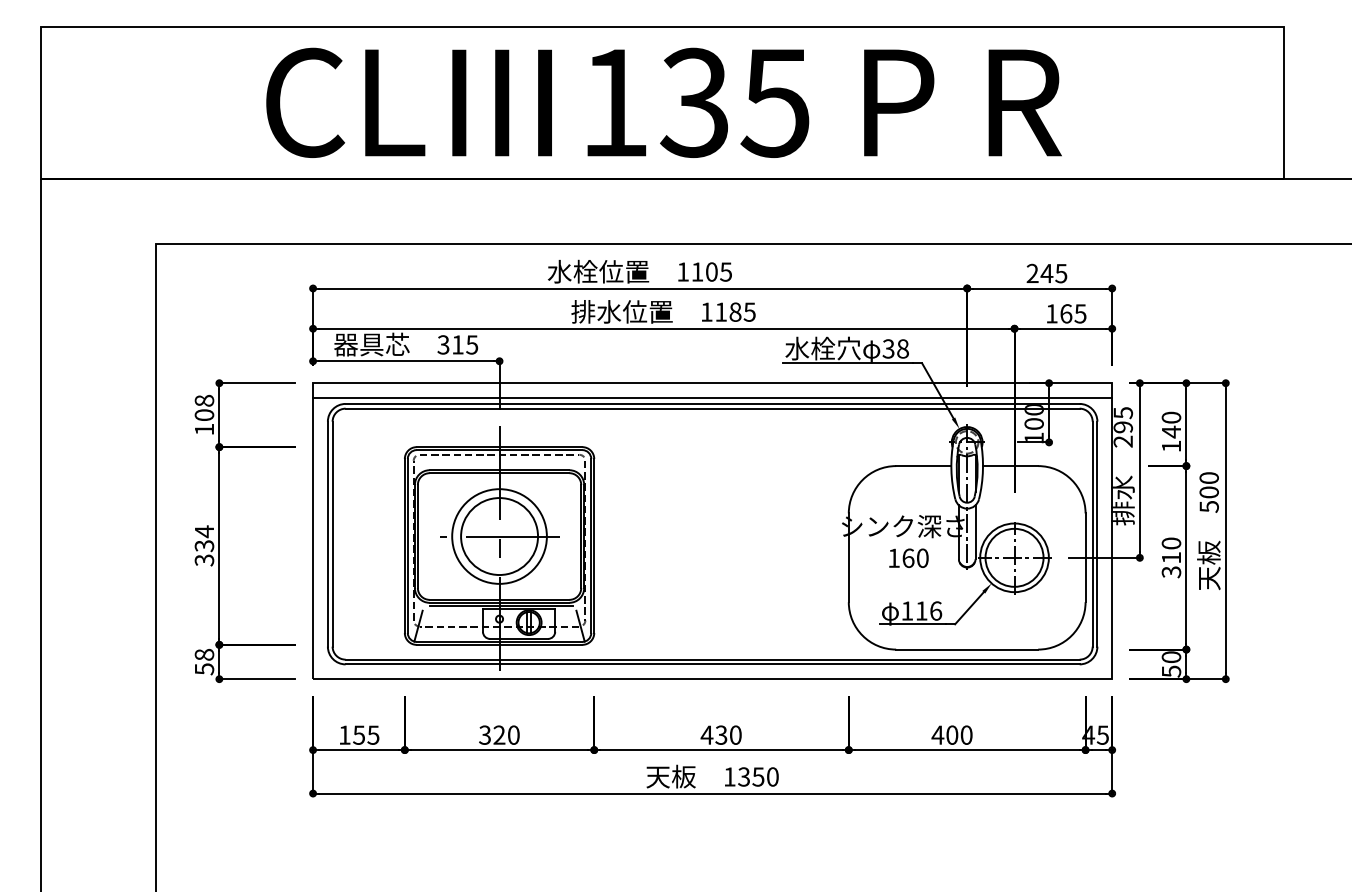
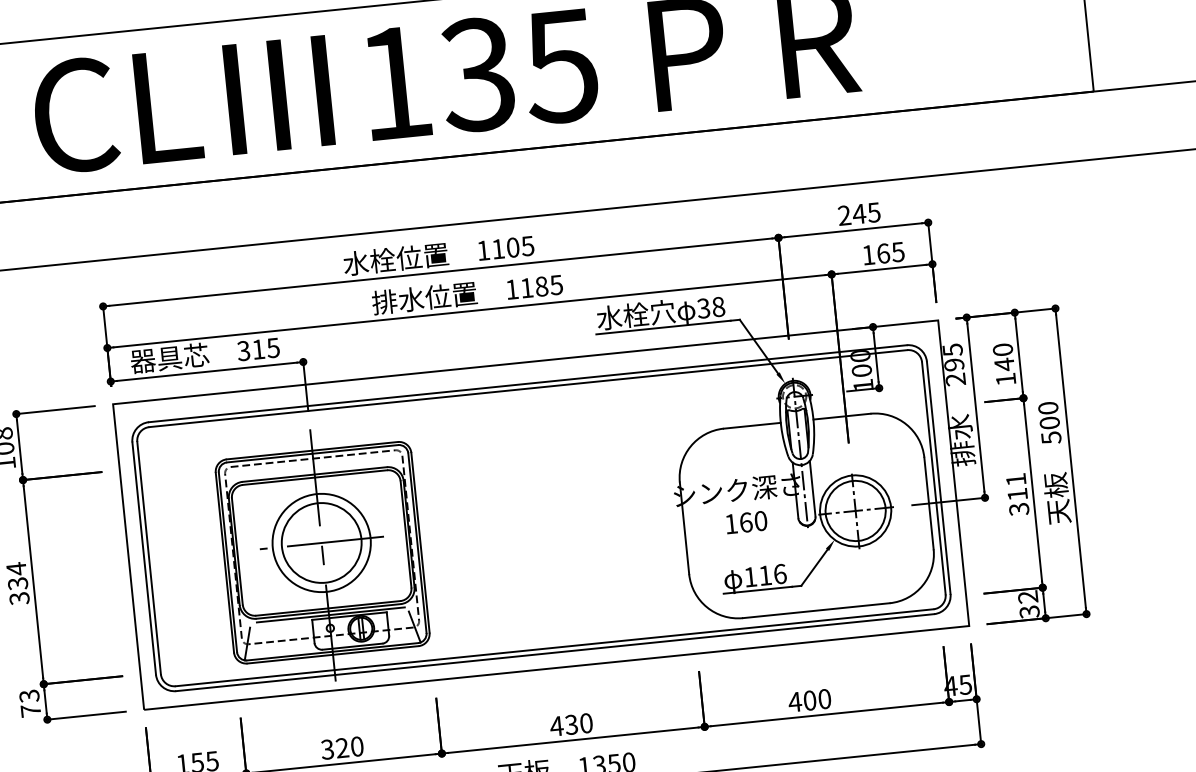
line: (712, 398) -> (527, 378), removed
text: (1171, 543) -> (1016, 479), 310 -> 311
text: (204, 661) -> (30, 702), 58 -> 73
text: (1171, 663) -> (1028, 603), 50 -> 32

